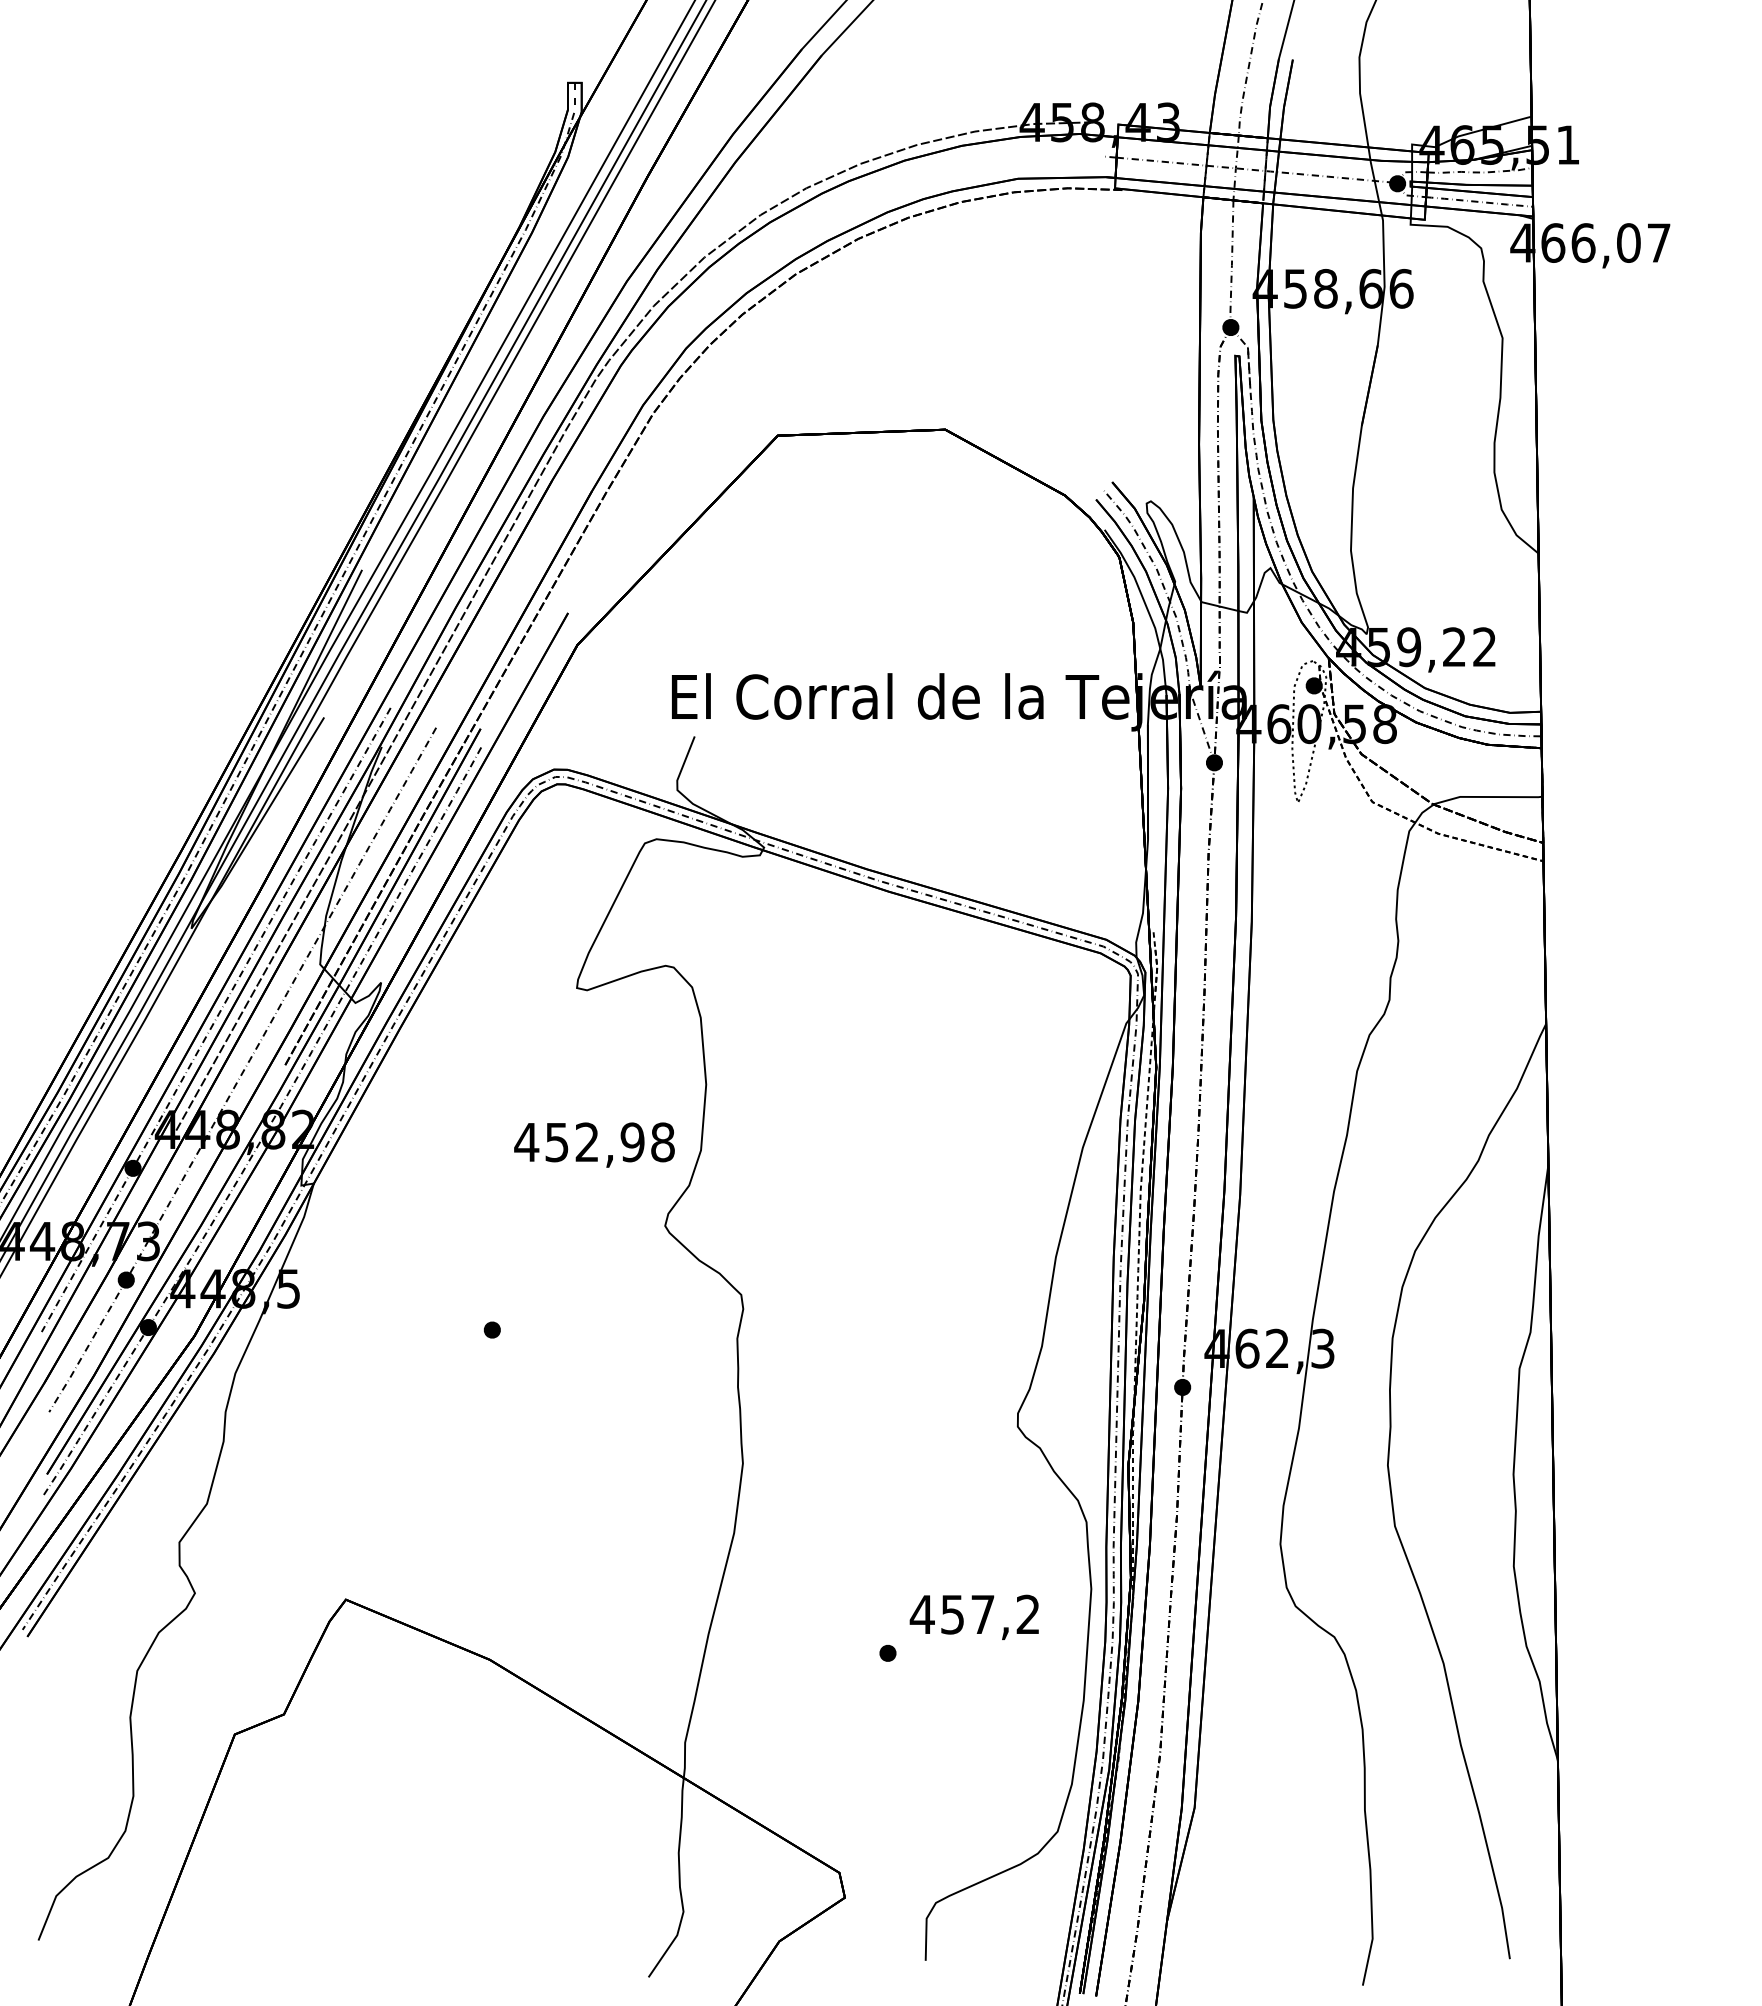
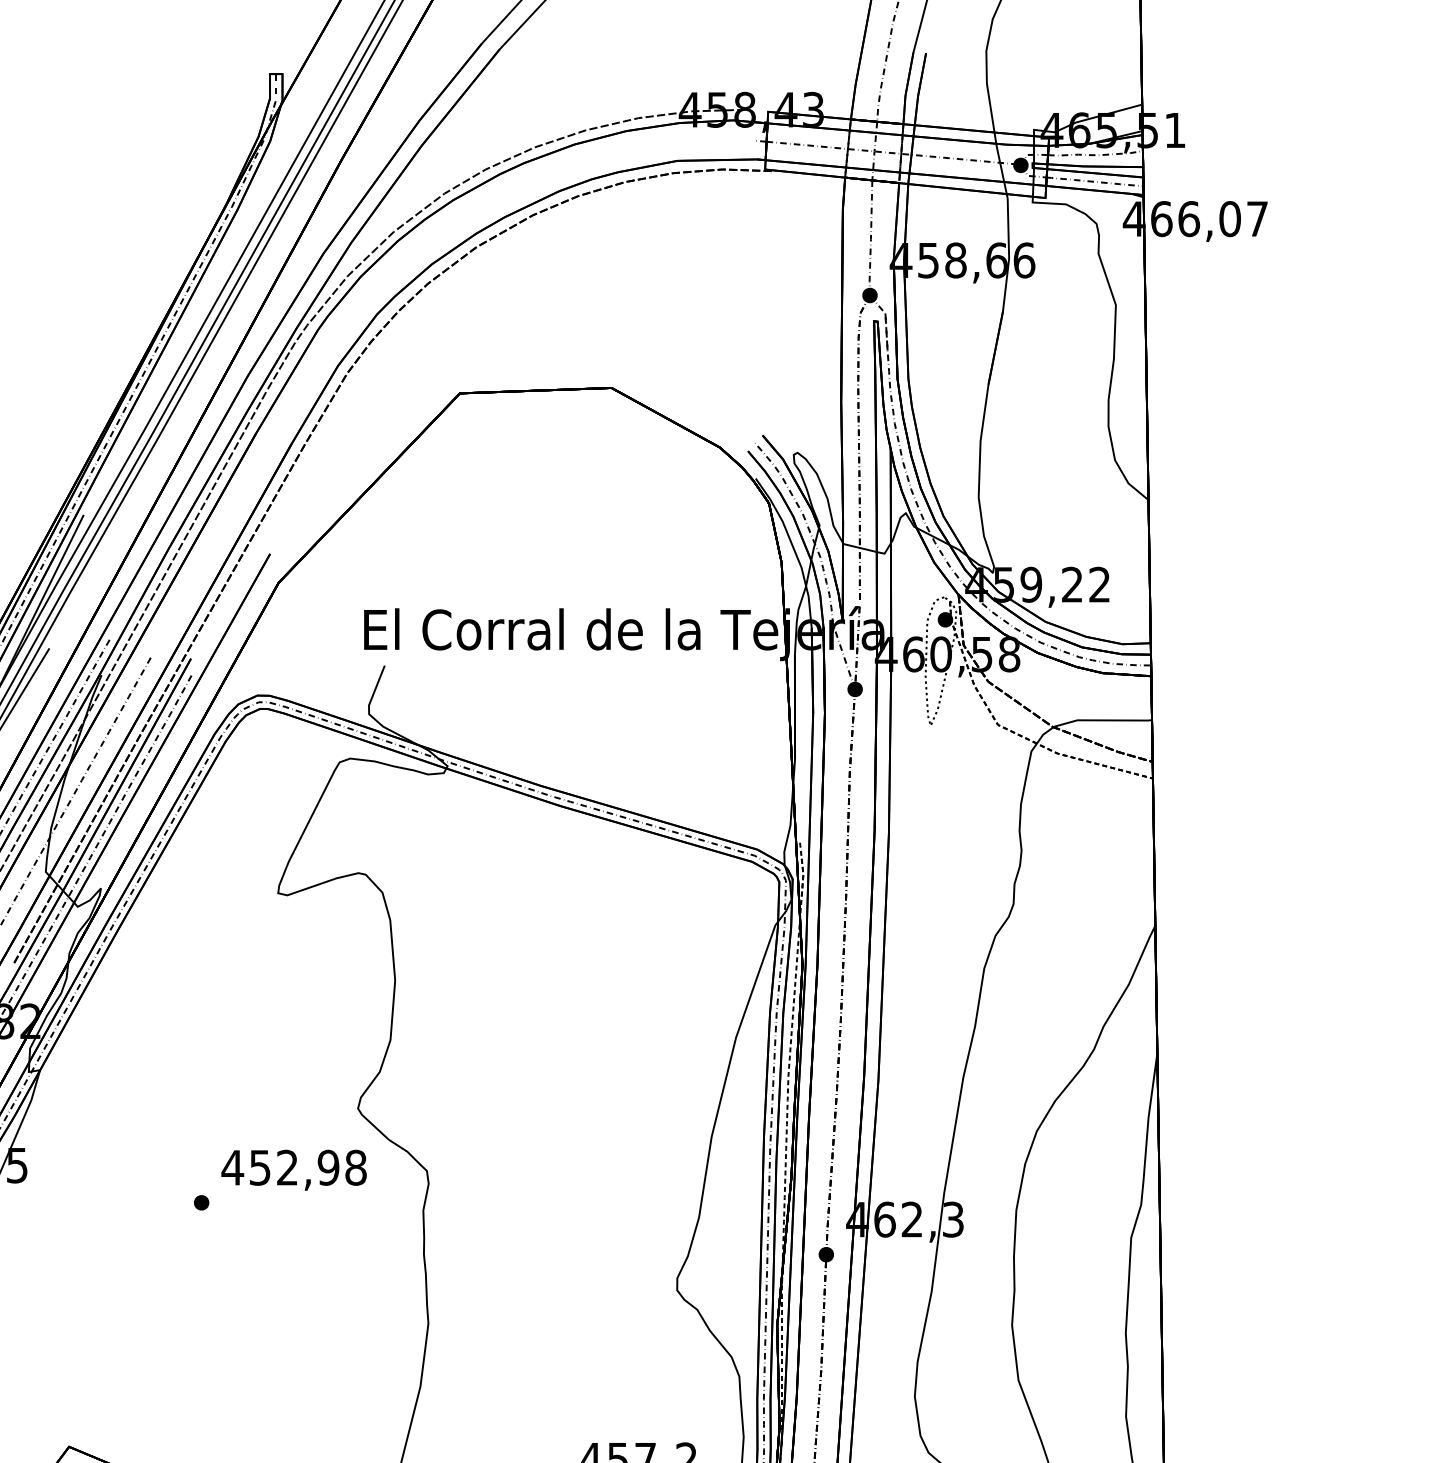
text: (594, 1144) -> (294, 1169), moved

